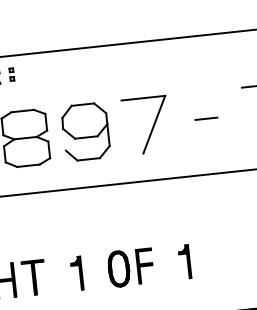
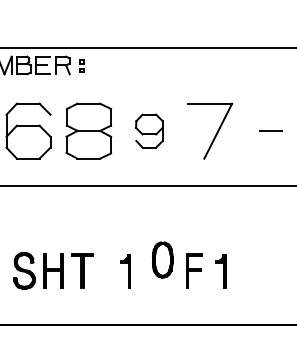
part: (85, 131) -> (149, 130), size x0.6
part: (184, 262) -> (220, 271), moved
part: (118, 268) -> (162, 259), moved

